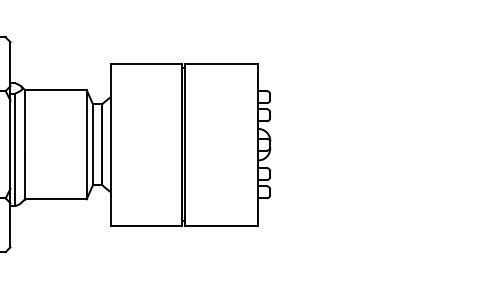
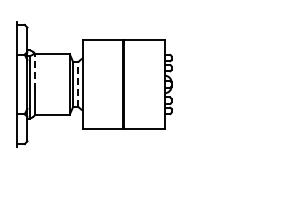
line: (25, 121) -> (35, 71), solid -> dashed
line: (102, 142) -> (78, 83), solid -> dashed

